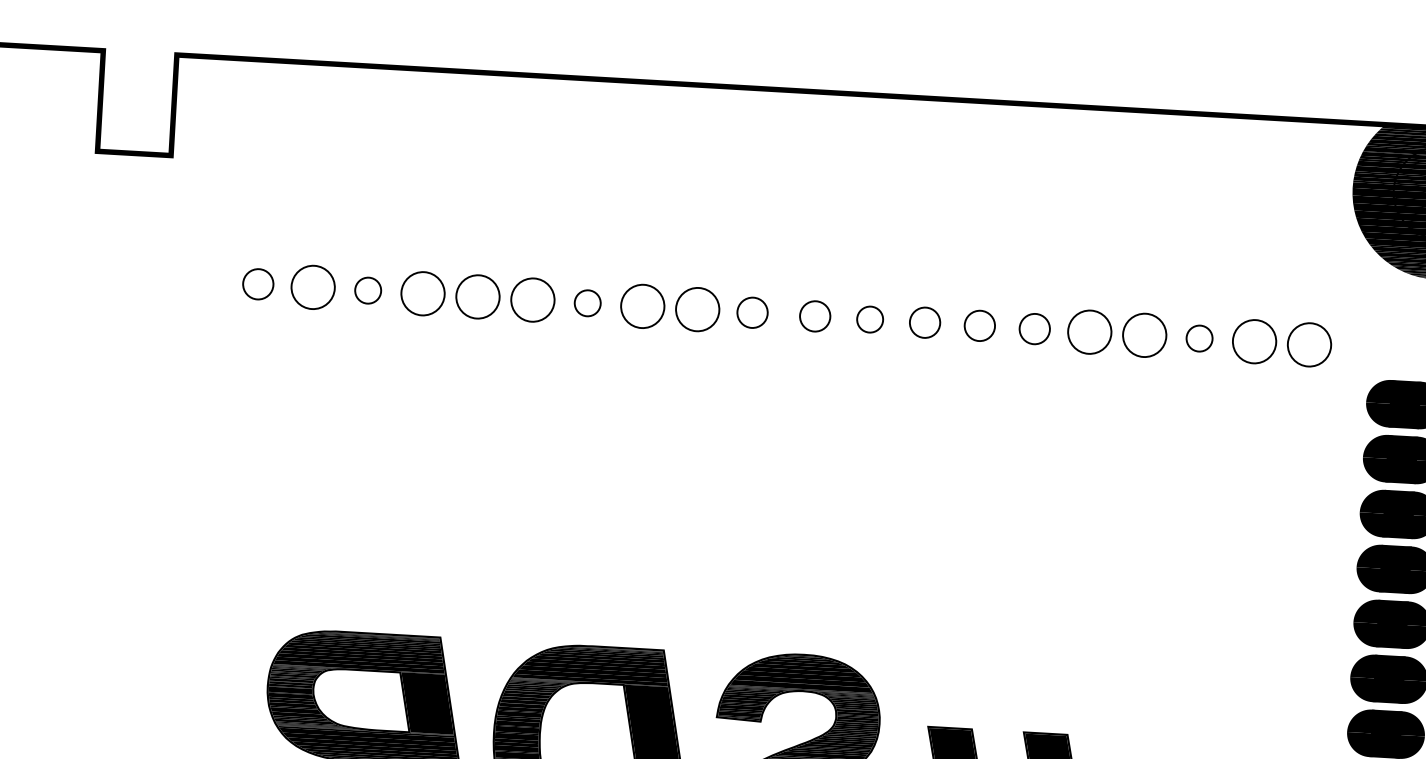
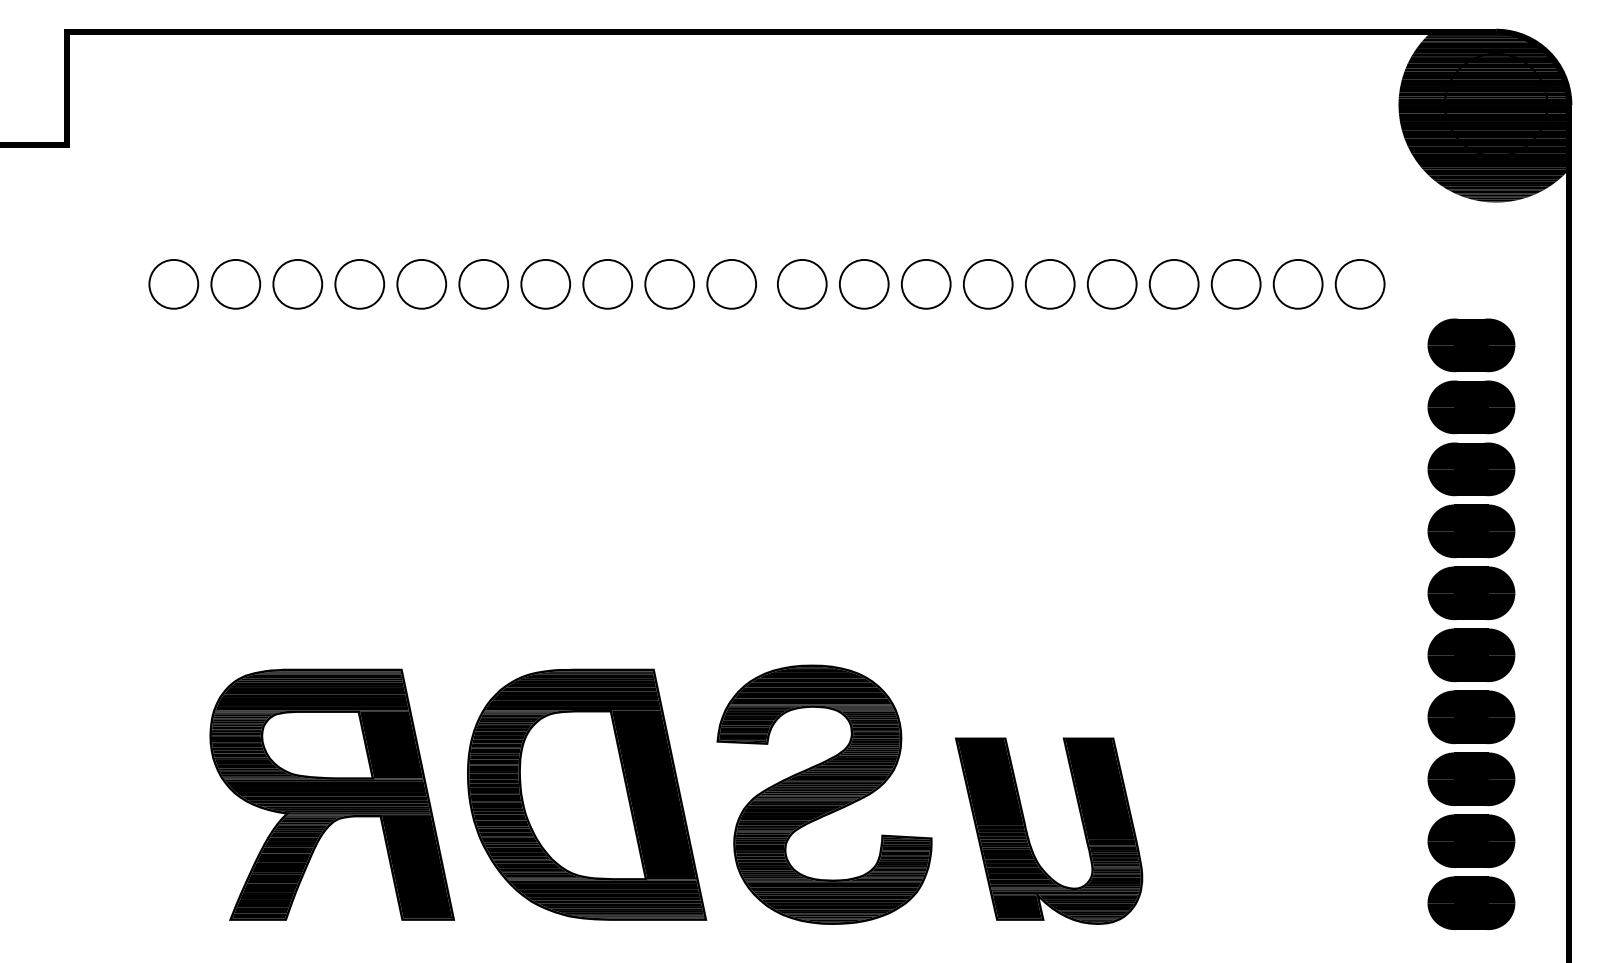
part: (257, 284) -> (173, 284), size x1.43
part: (367, 290) -> (297, 284), size x1.67
part: (587, 303) -> (545, 284), size x1.67
part: (752, 312) -> (731, 284), size x1.43
part: (815, 316) -> (802, 284), size x1.43
part: (870, 319) -> (864, 284), size x1.67
part: (925, 322) -> (926, 284), size x1.43
part: (979, 325) -> (987, 284), size x1.43
part: (1034, 329) -> (1049, 284), size x1.43
part: (1199, 338) -> (1235, 284), size x1.67

